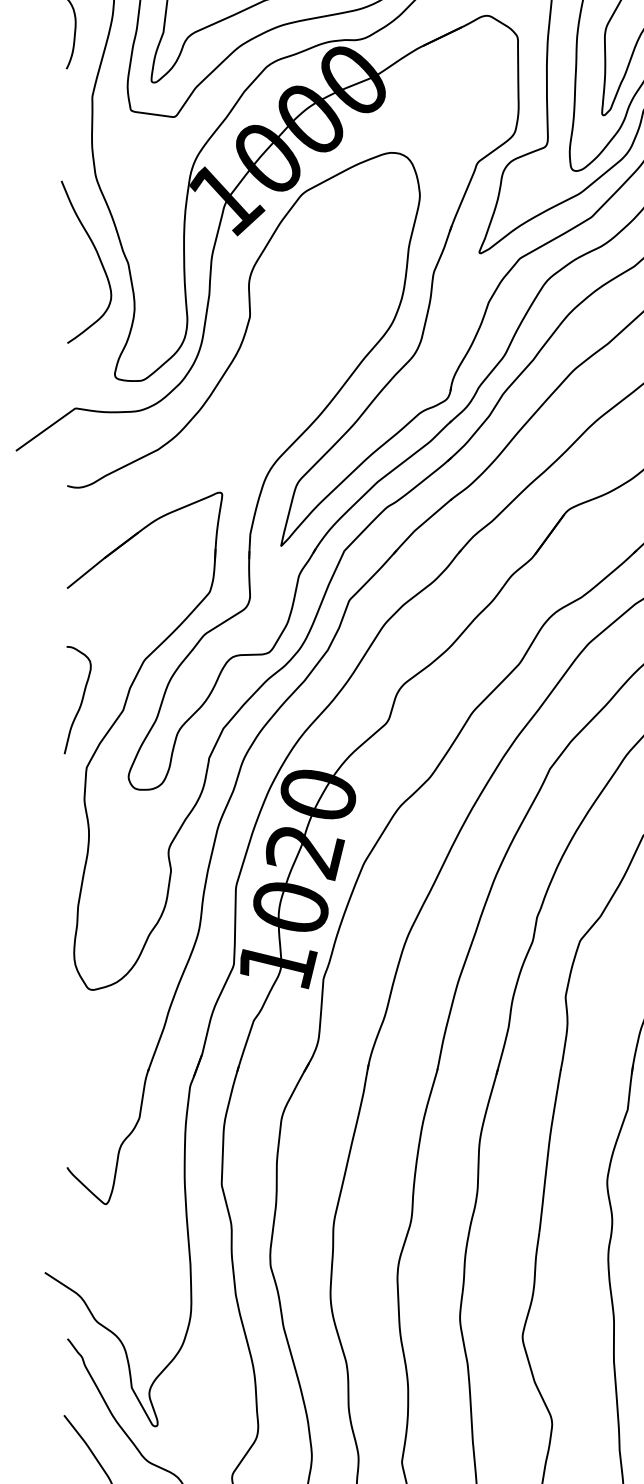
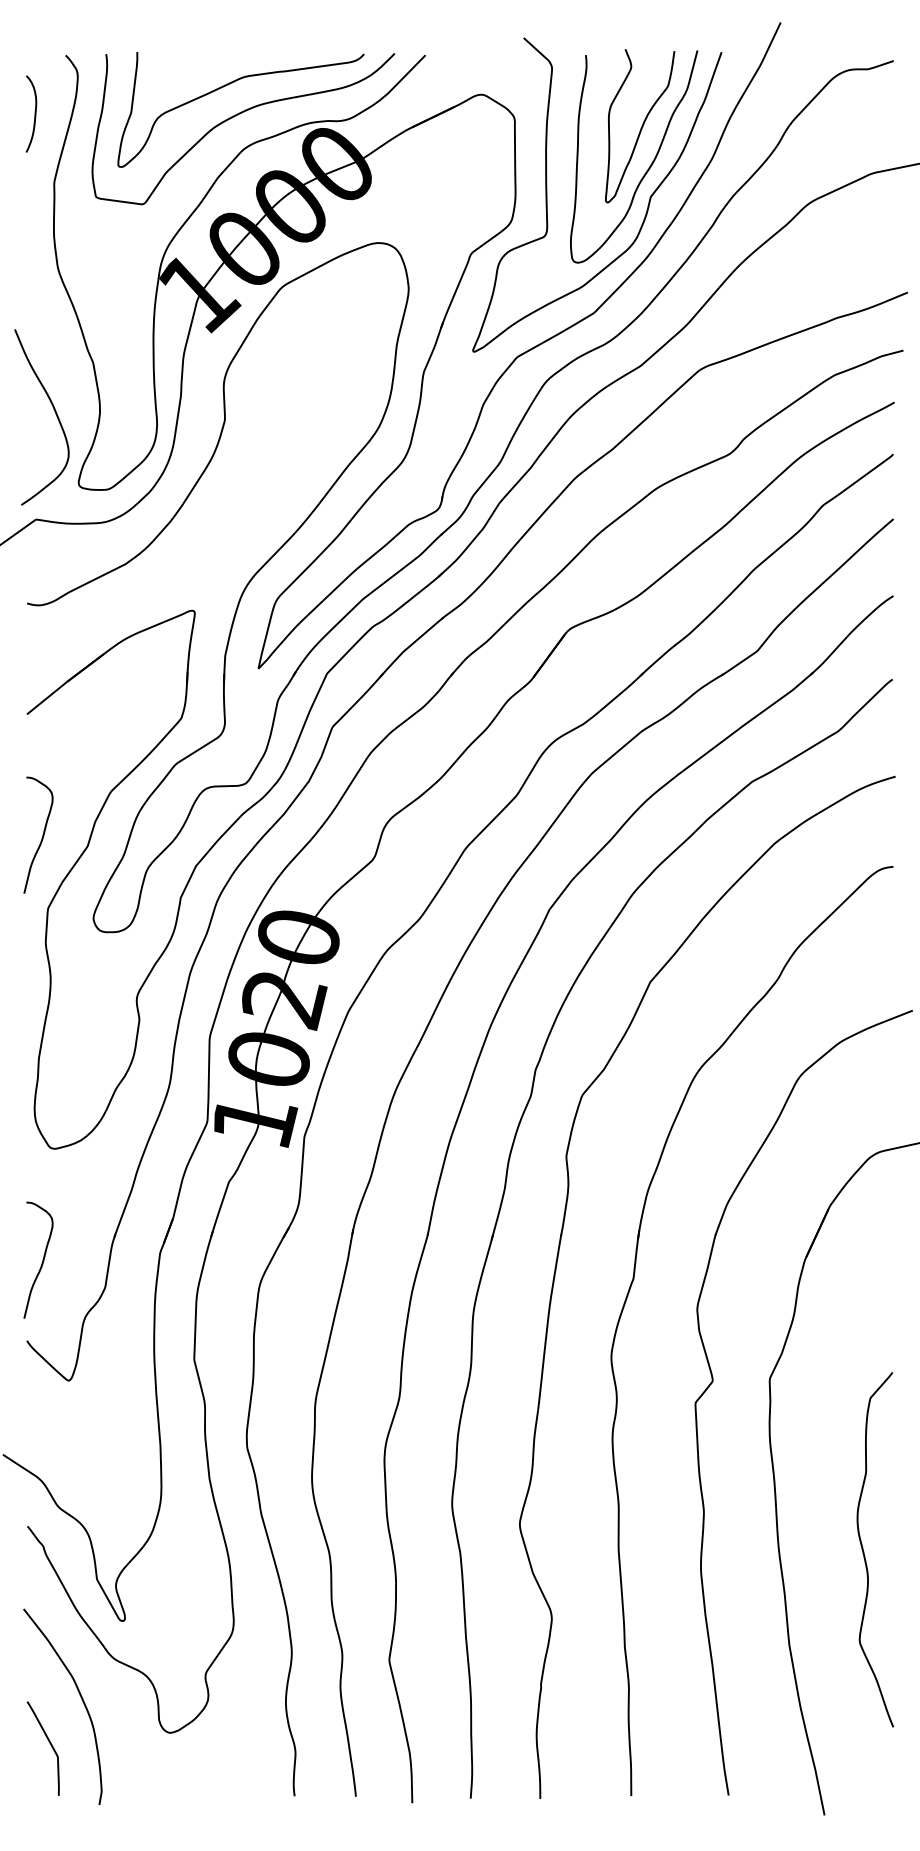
curve: (98, 256) -> (54, 411), moved
curve: (81, 1092) -> (42, 1259), added

